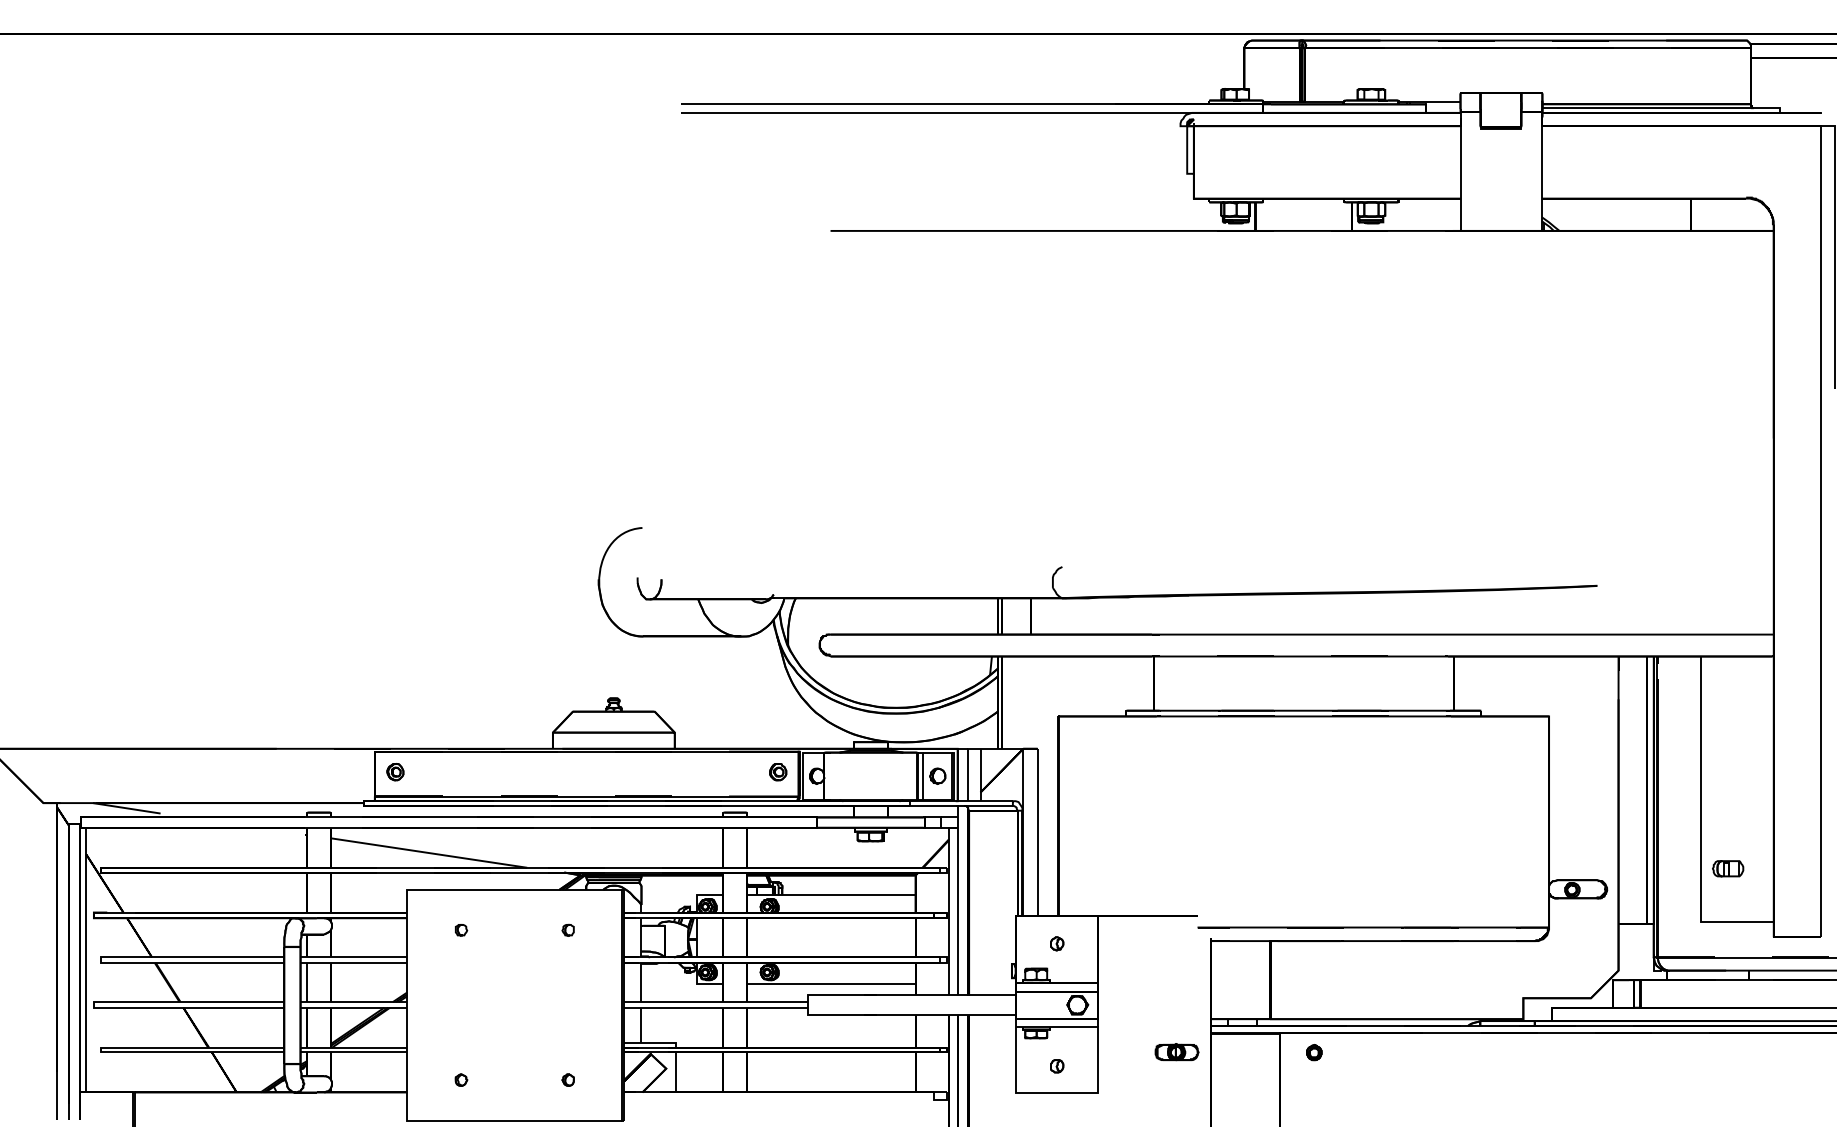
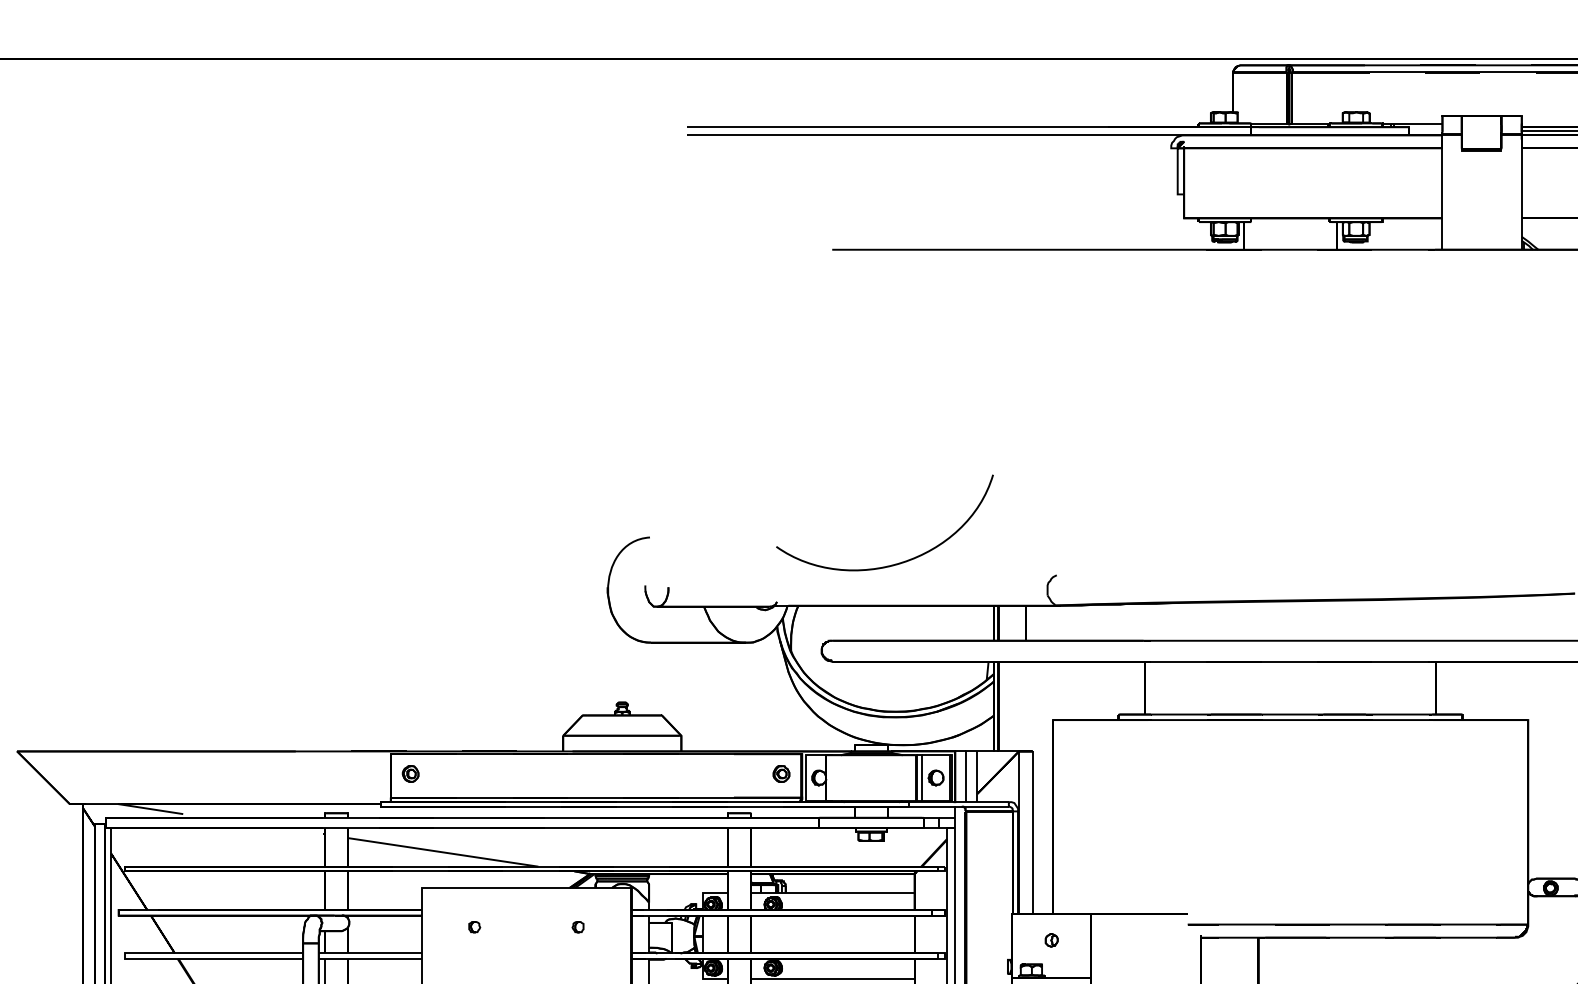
curve: (893, 555) -> (893, 564), added

